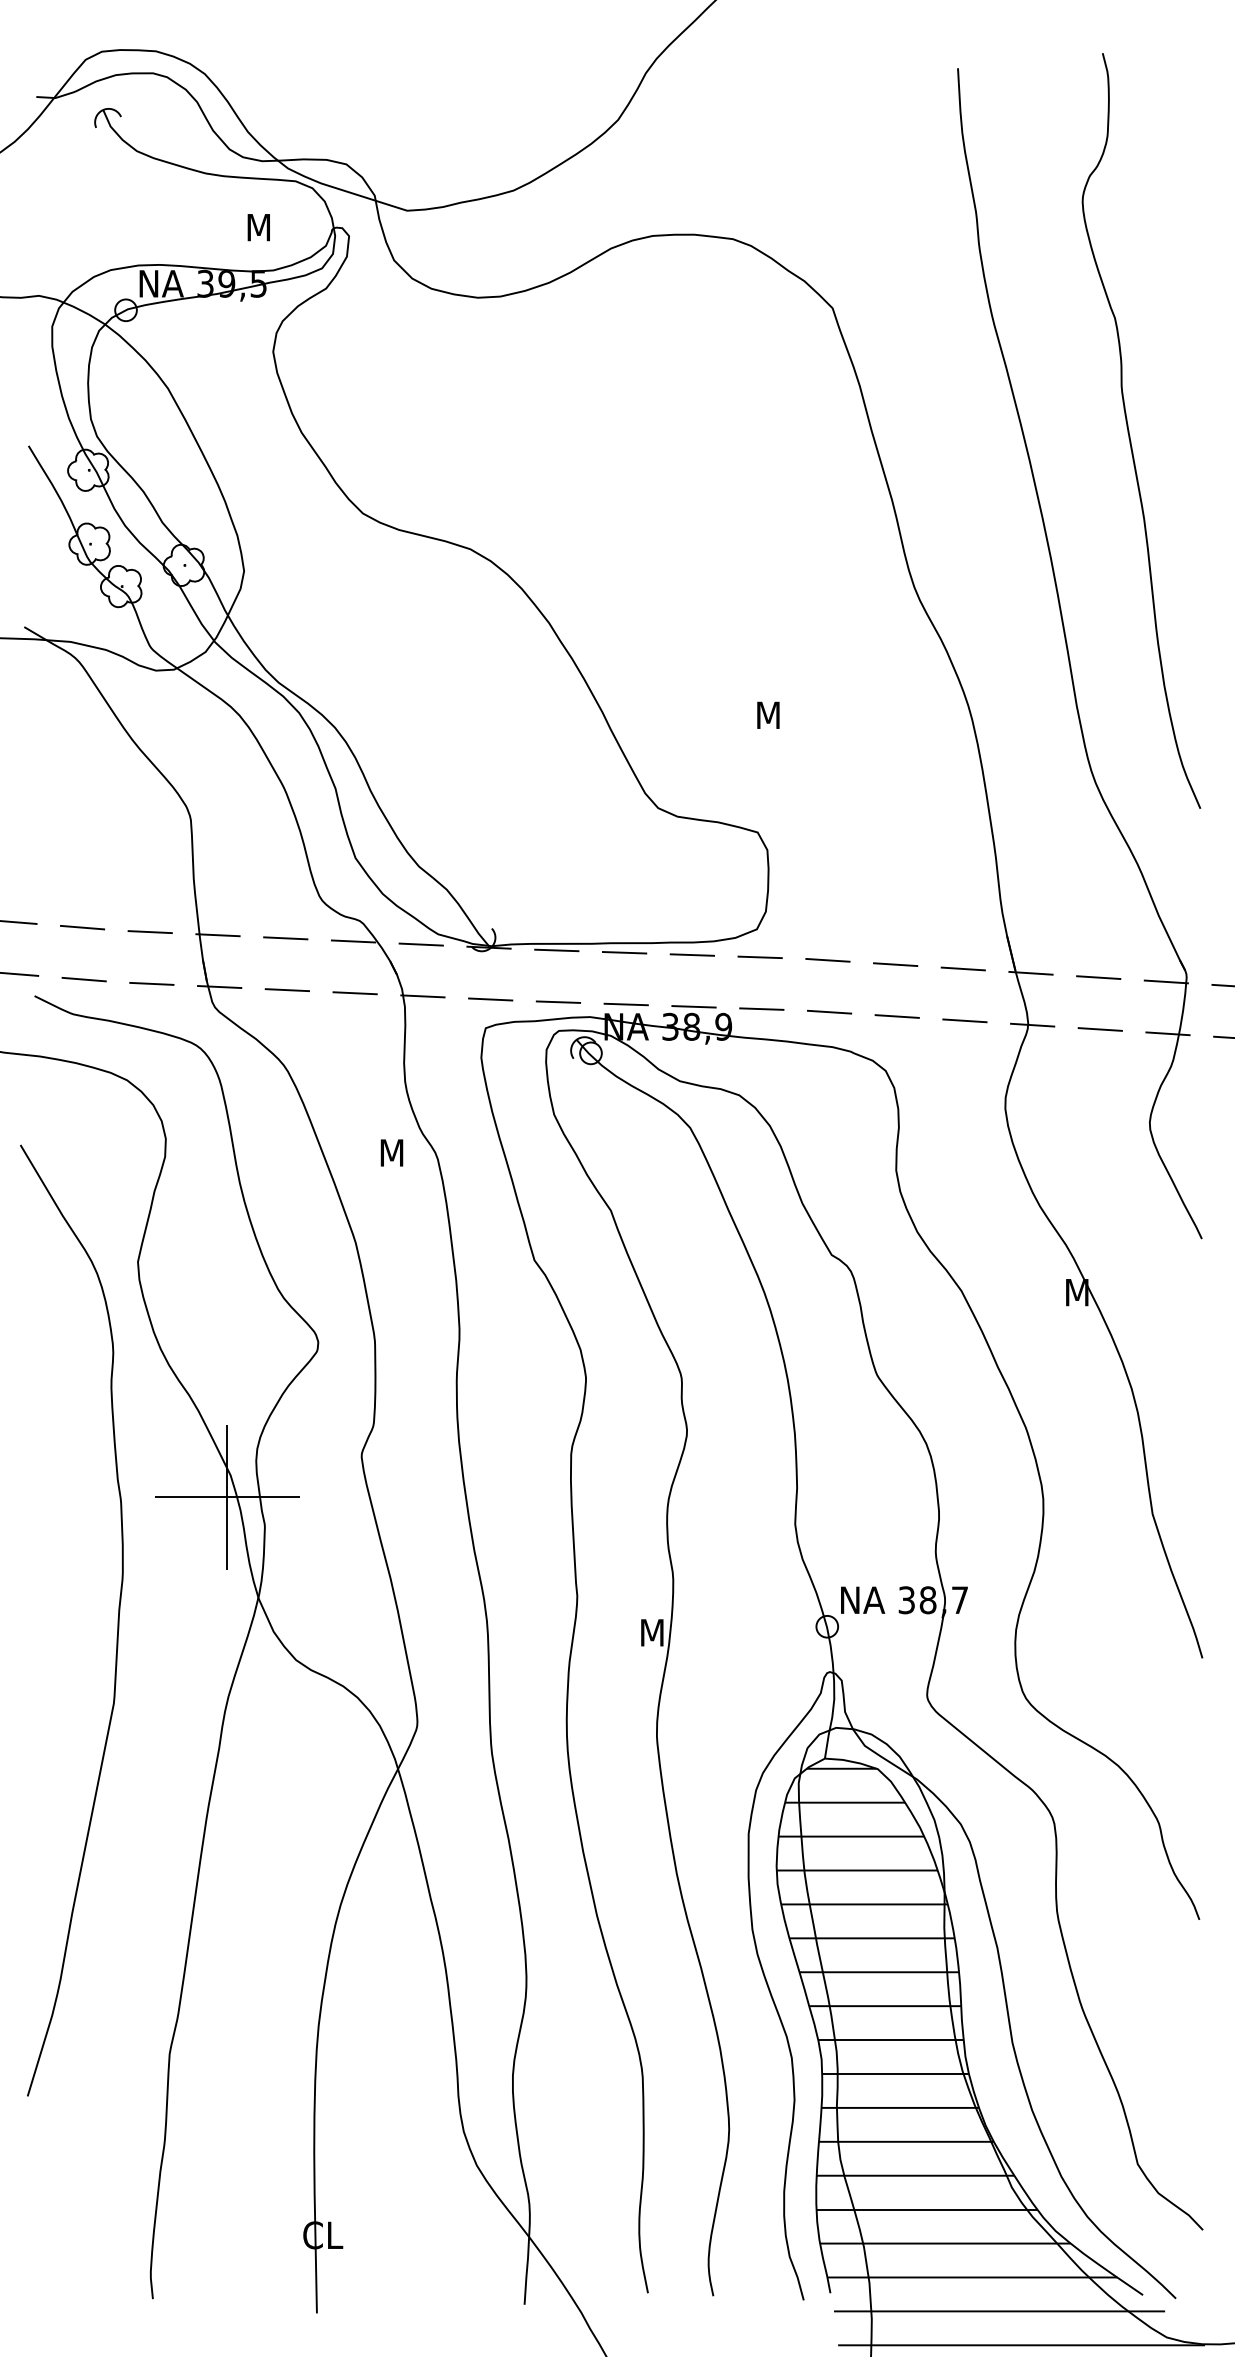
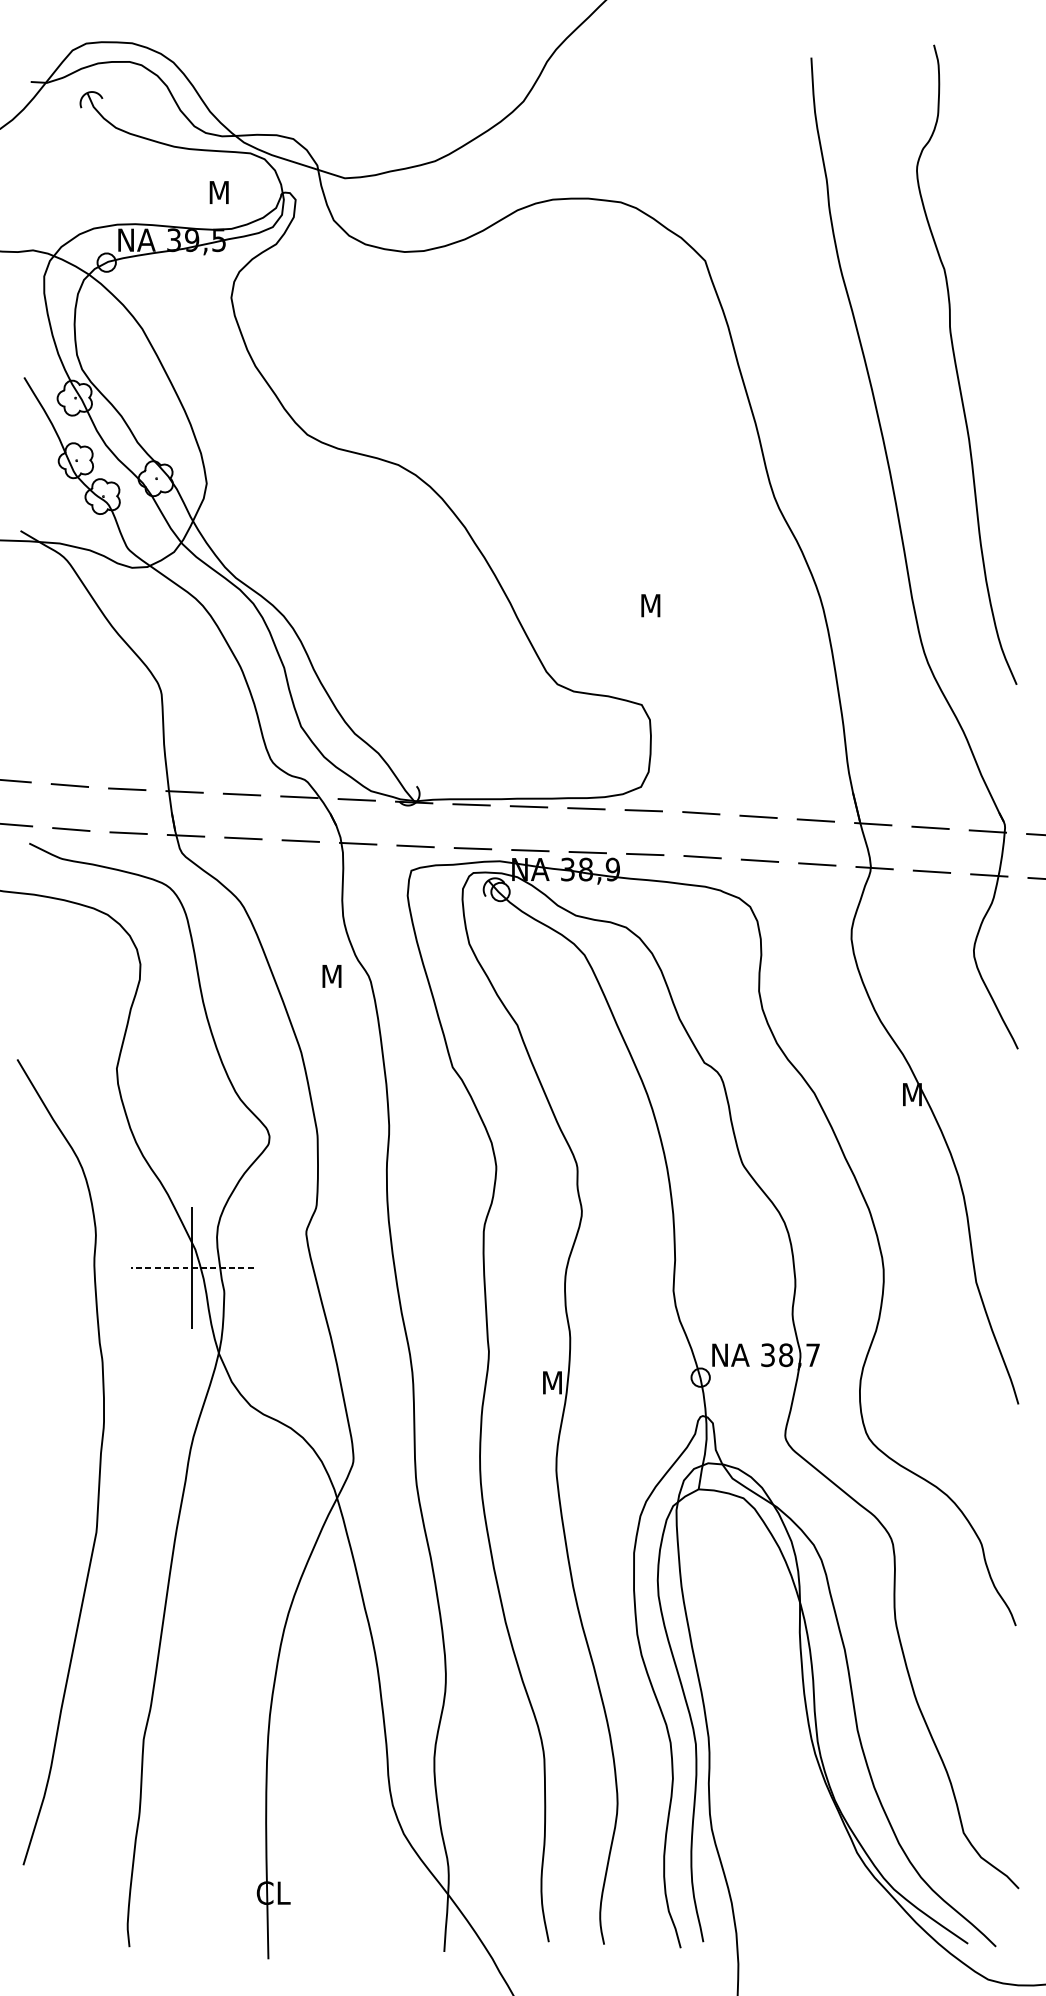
line: (226, 1497) -> (191, 1268), solid -> dashed
curve: (117, 1620) -> (99, 1462), moved
hatch: (990, 2056) -> (838, 1741), removed

